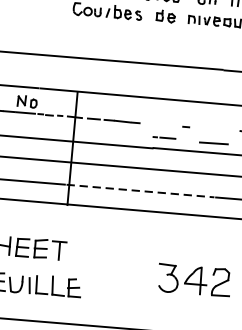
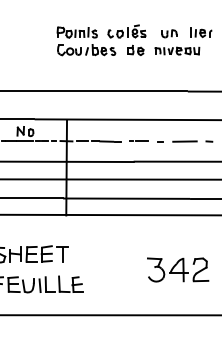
line: (163, 136) -> (138, 140), moved
line: (213, 143) -> (184, 141), moved
line: (140, 190) -> (126, 198), dashed -> solid

